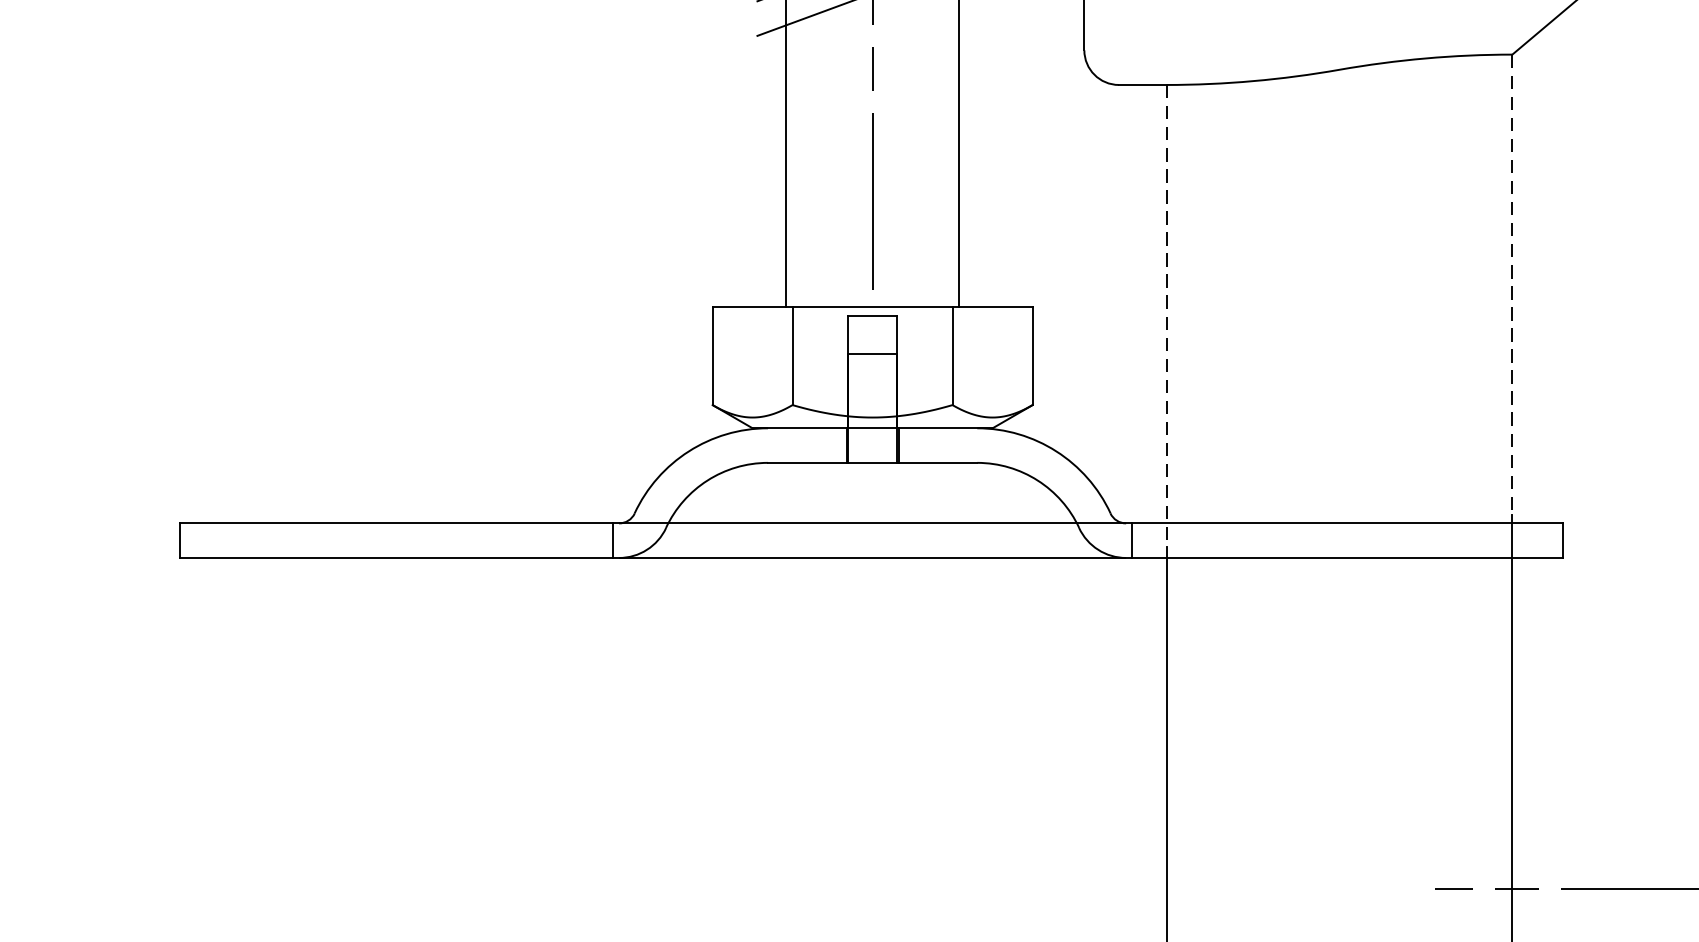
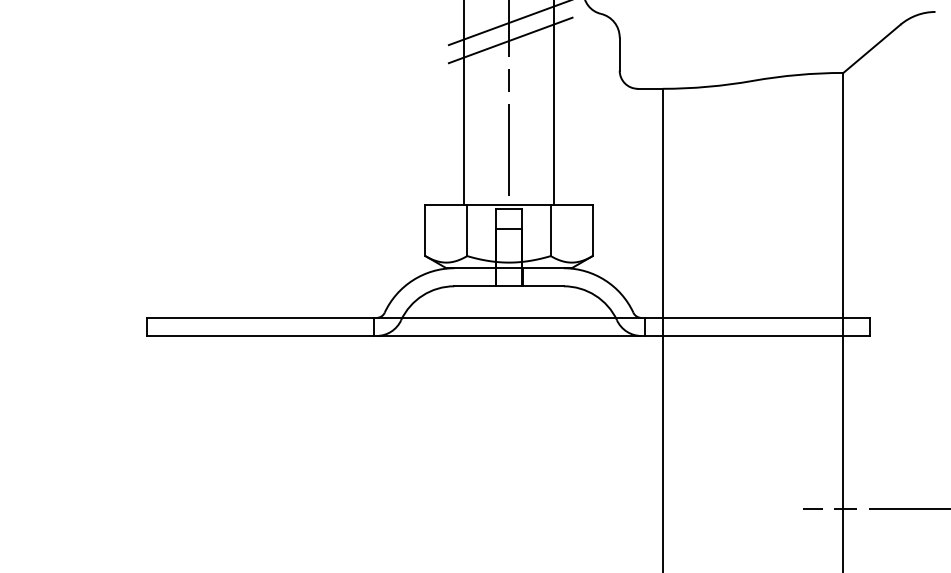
line: (1512, 285) -> (843, 193), dashed -> solid
line: (1166, 315) -> (662, 209), dashed -> solid

